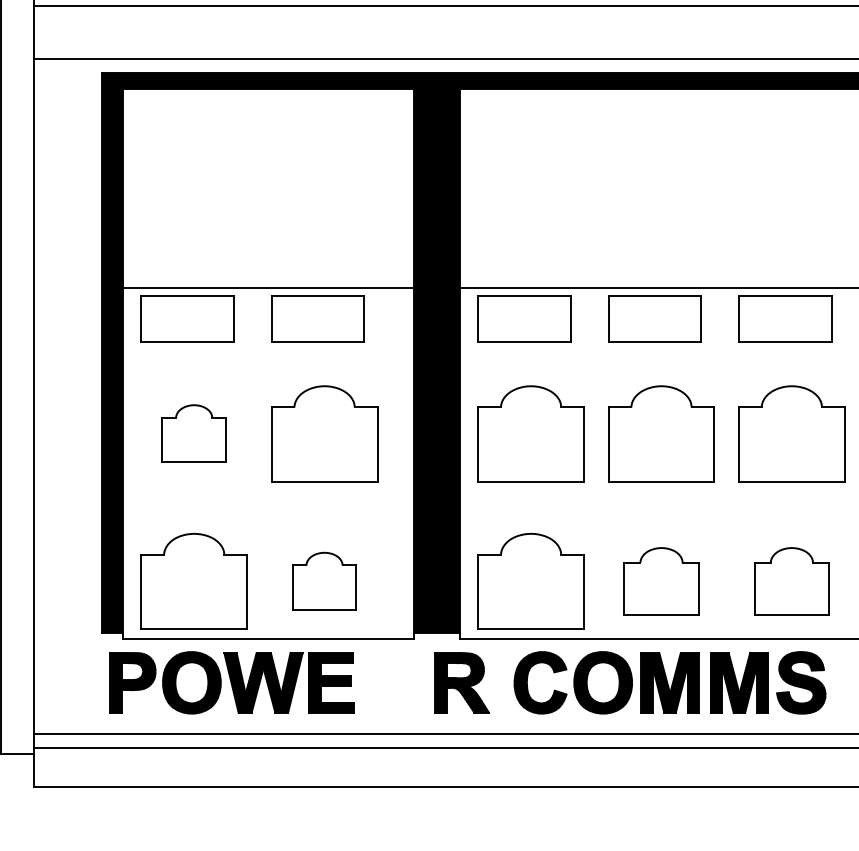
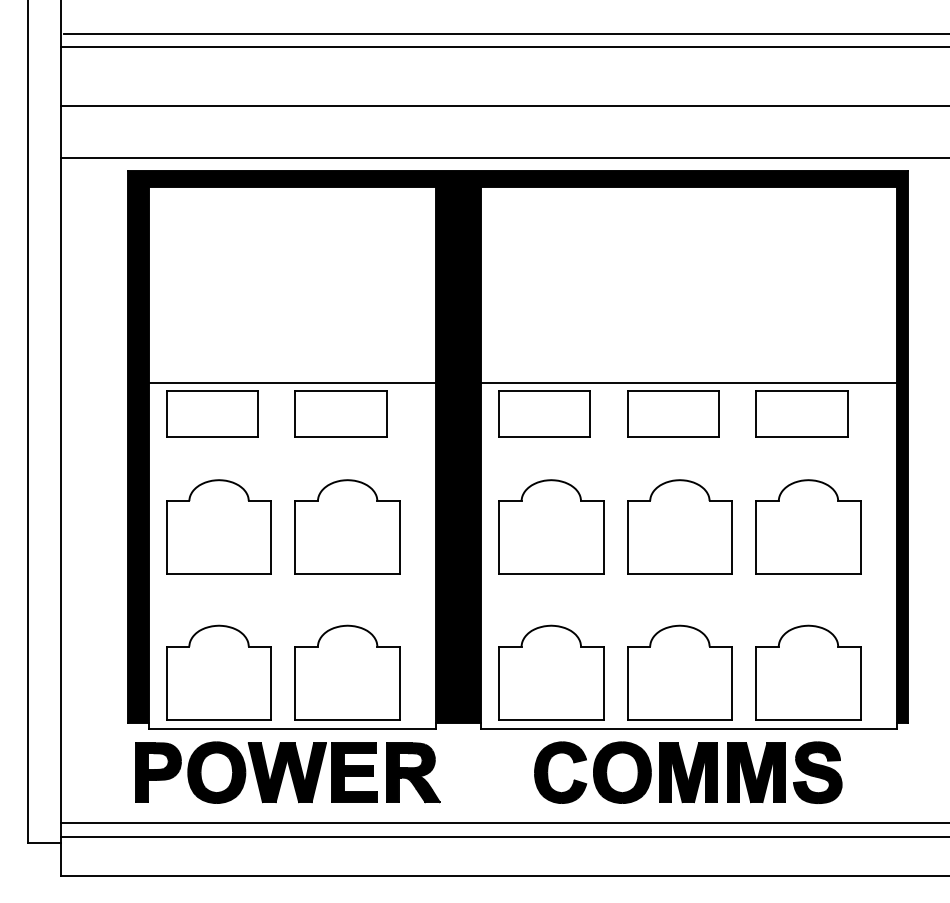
part: (193, 433) -> (218, 526), size x1.67
part: (324, 581) -> (347, 672), size x1.67
part: (661, 581) -> (679, 672), size x1.43
part: (791, 581) -> (808, 672), size x1.43
part: (462, 682) -> (413, 772), moved

